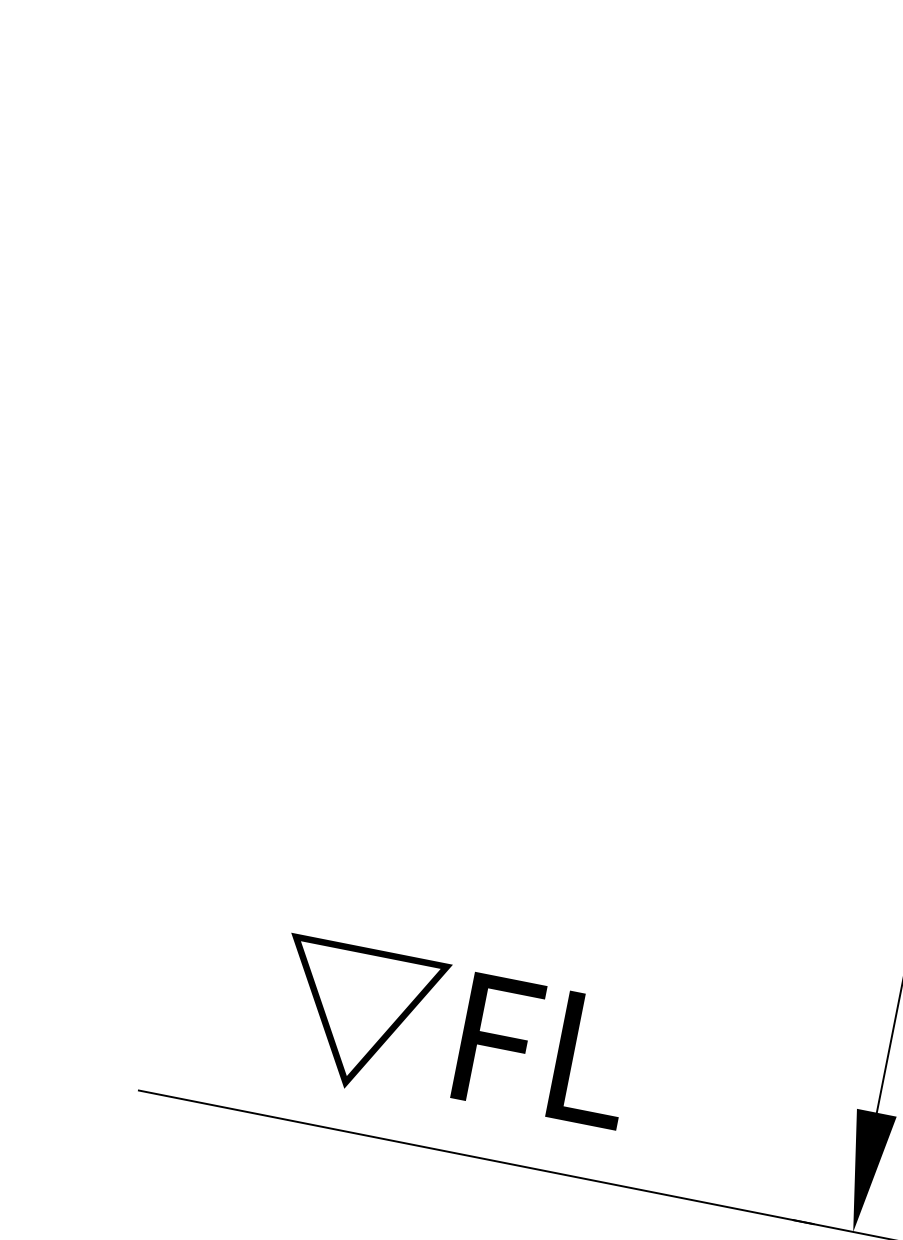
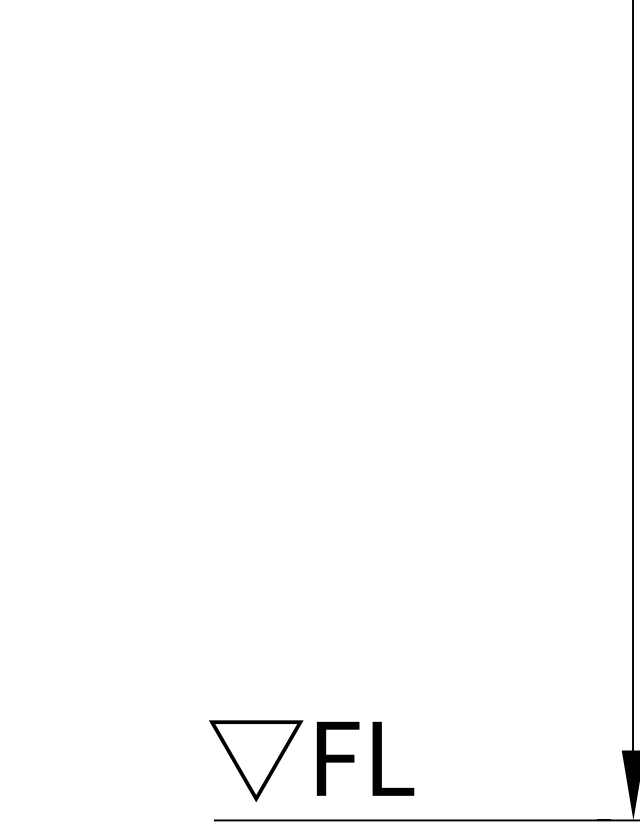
text: (452, 1037) -> (311, 761), moved

